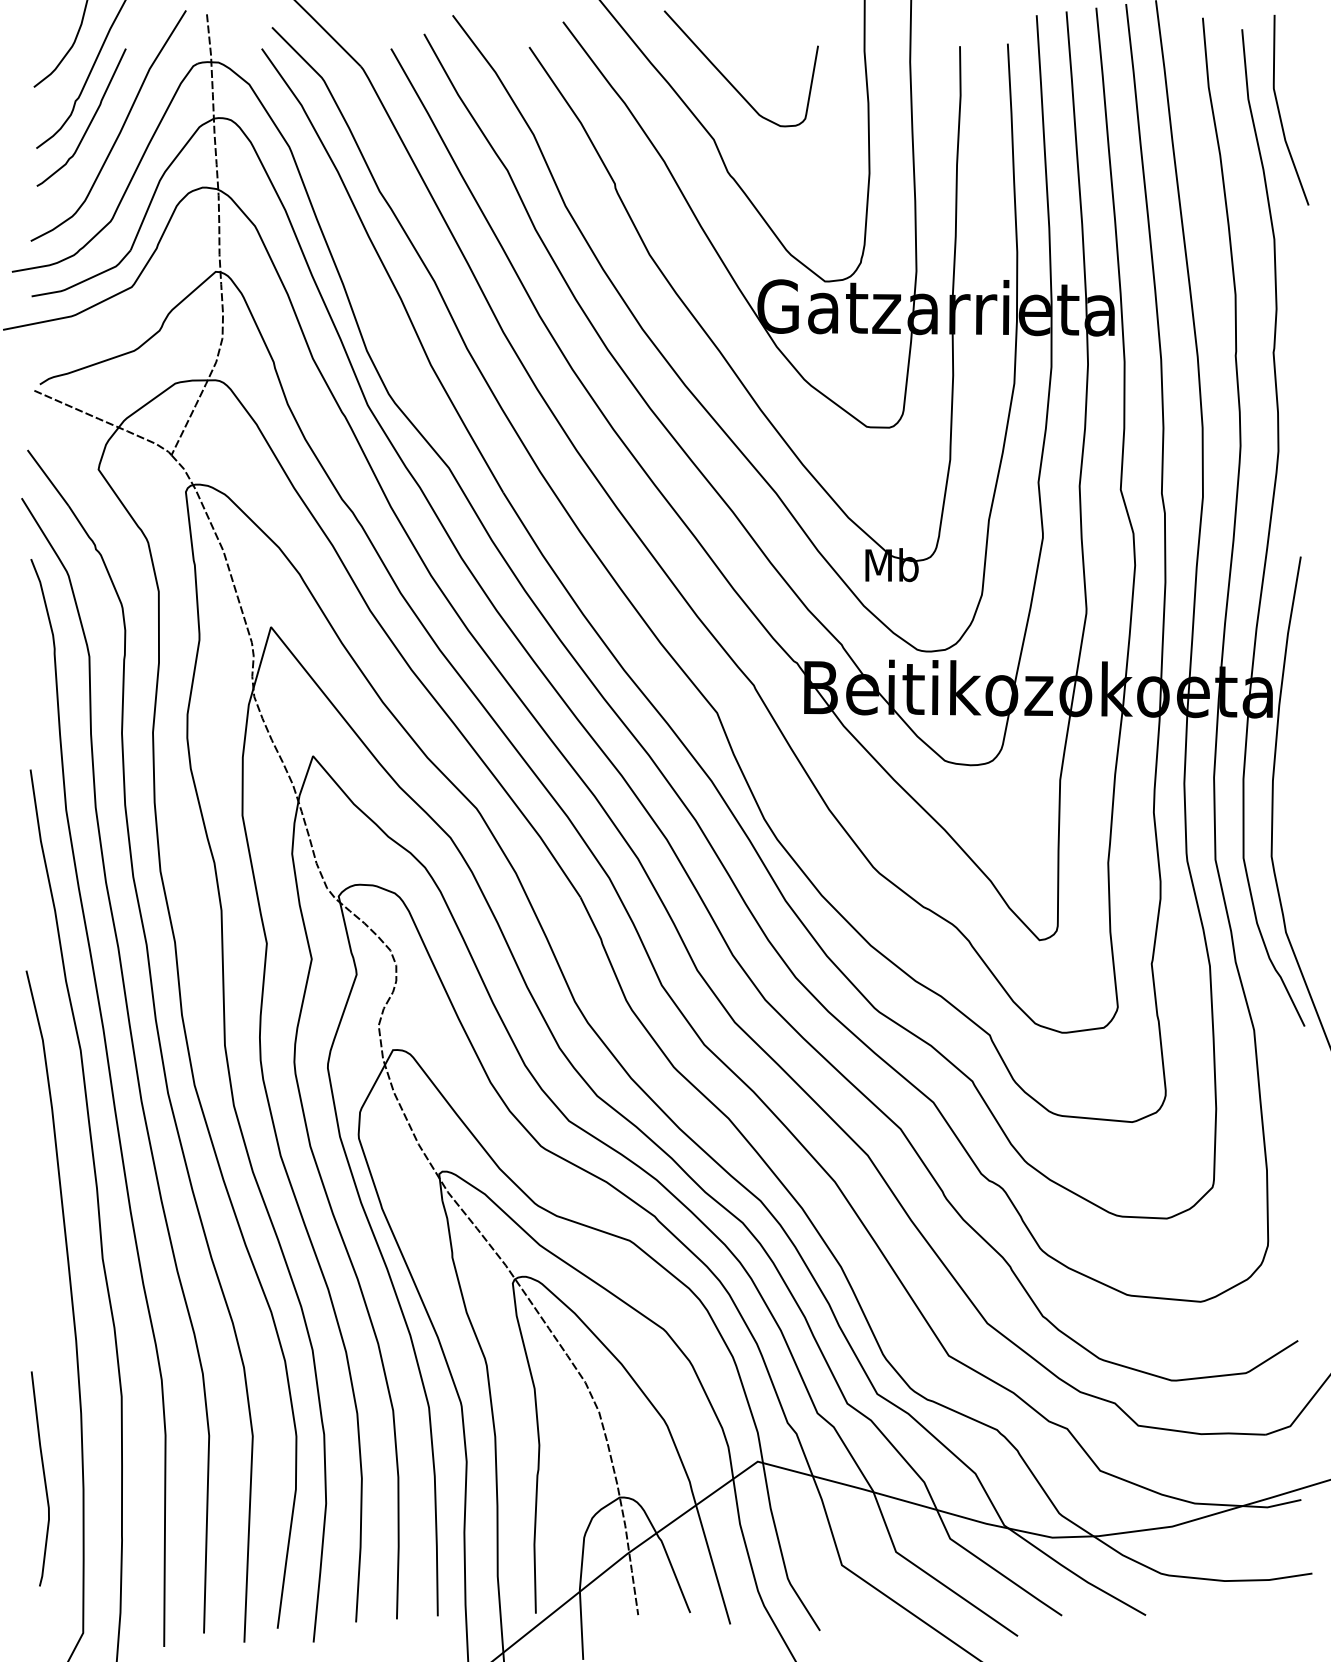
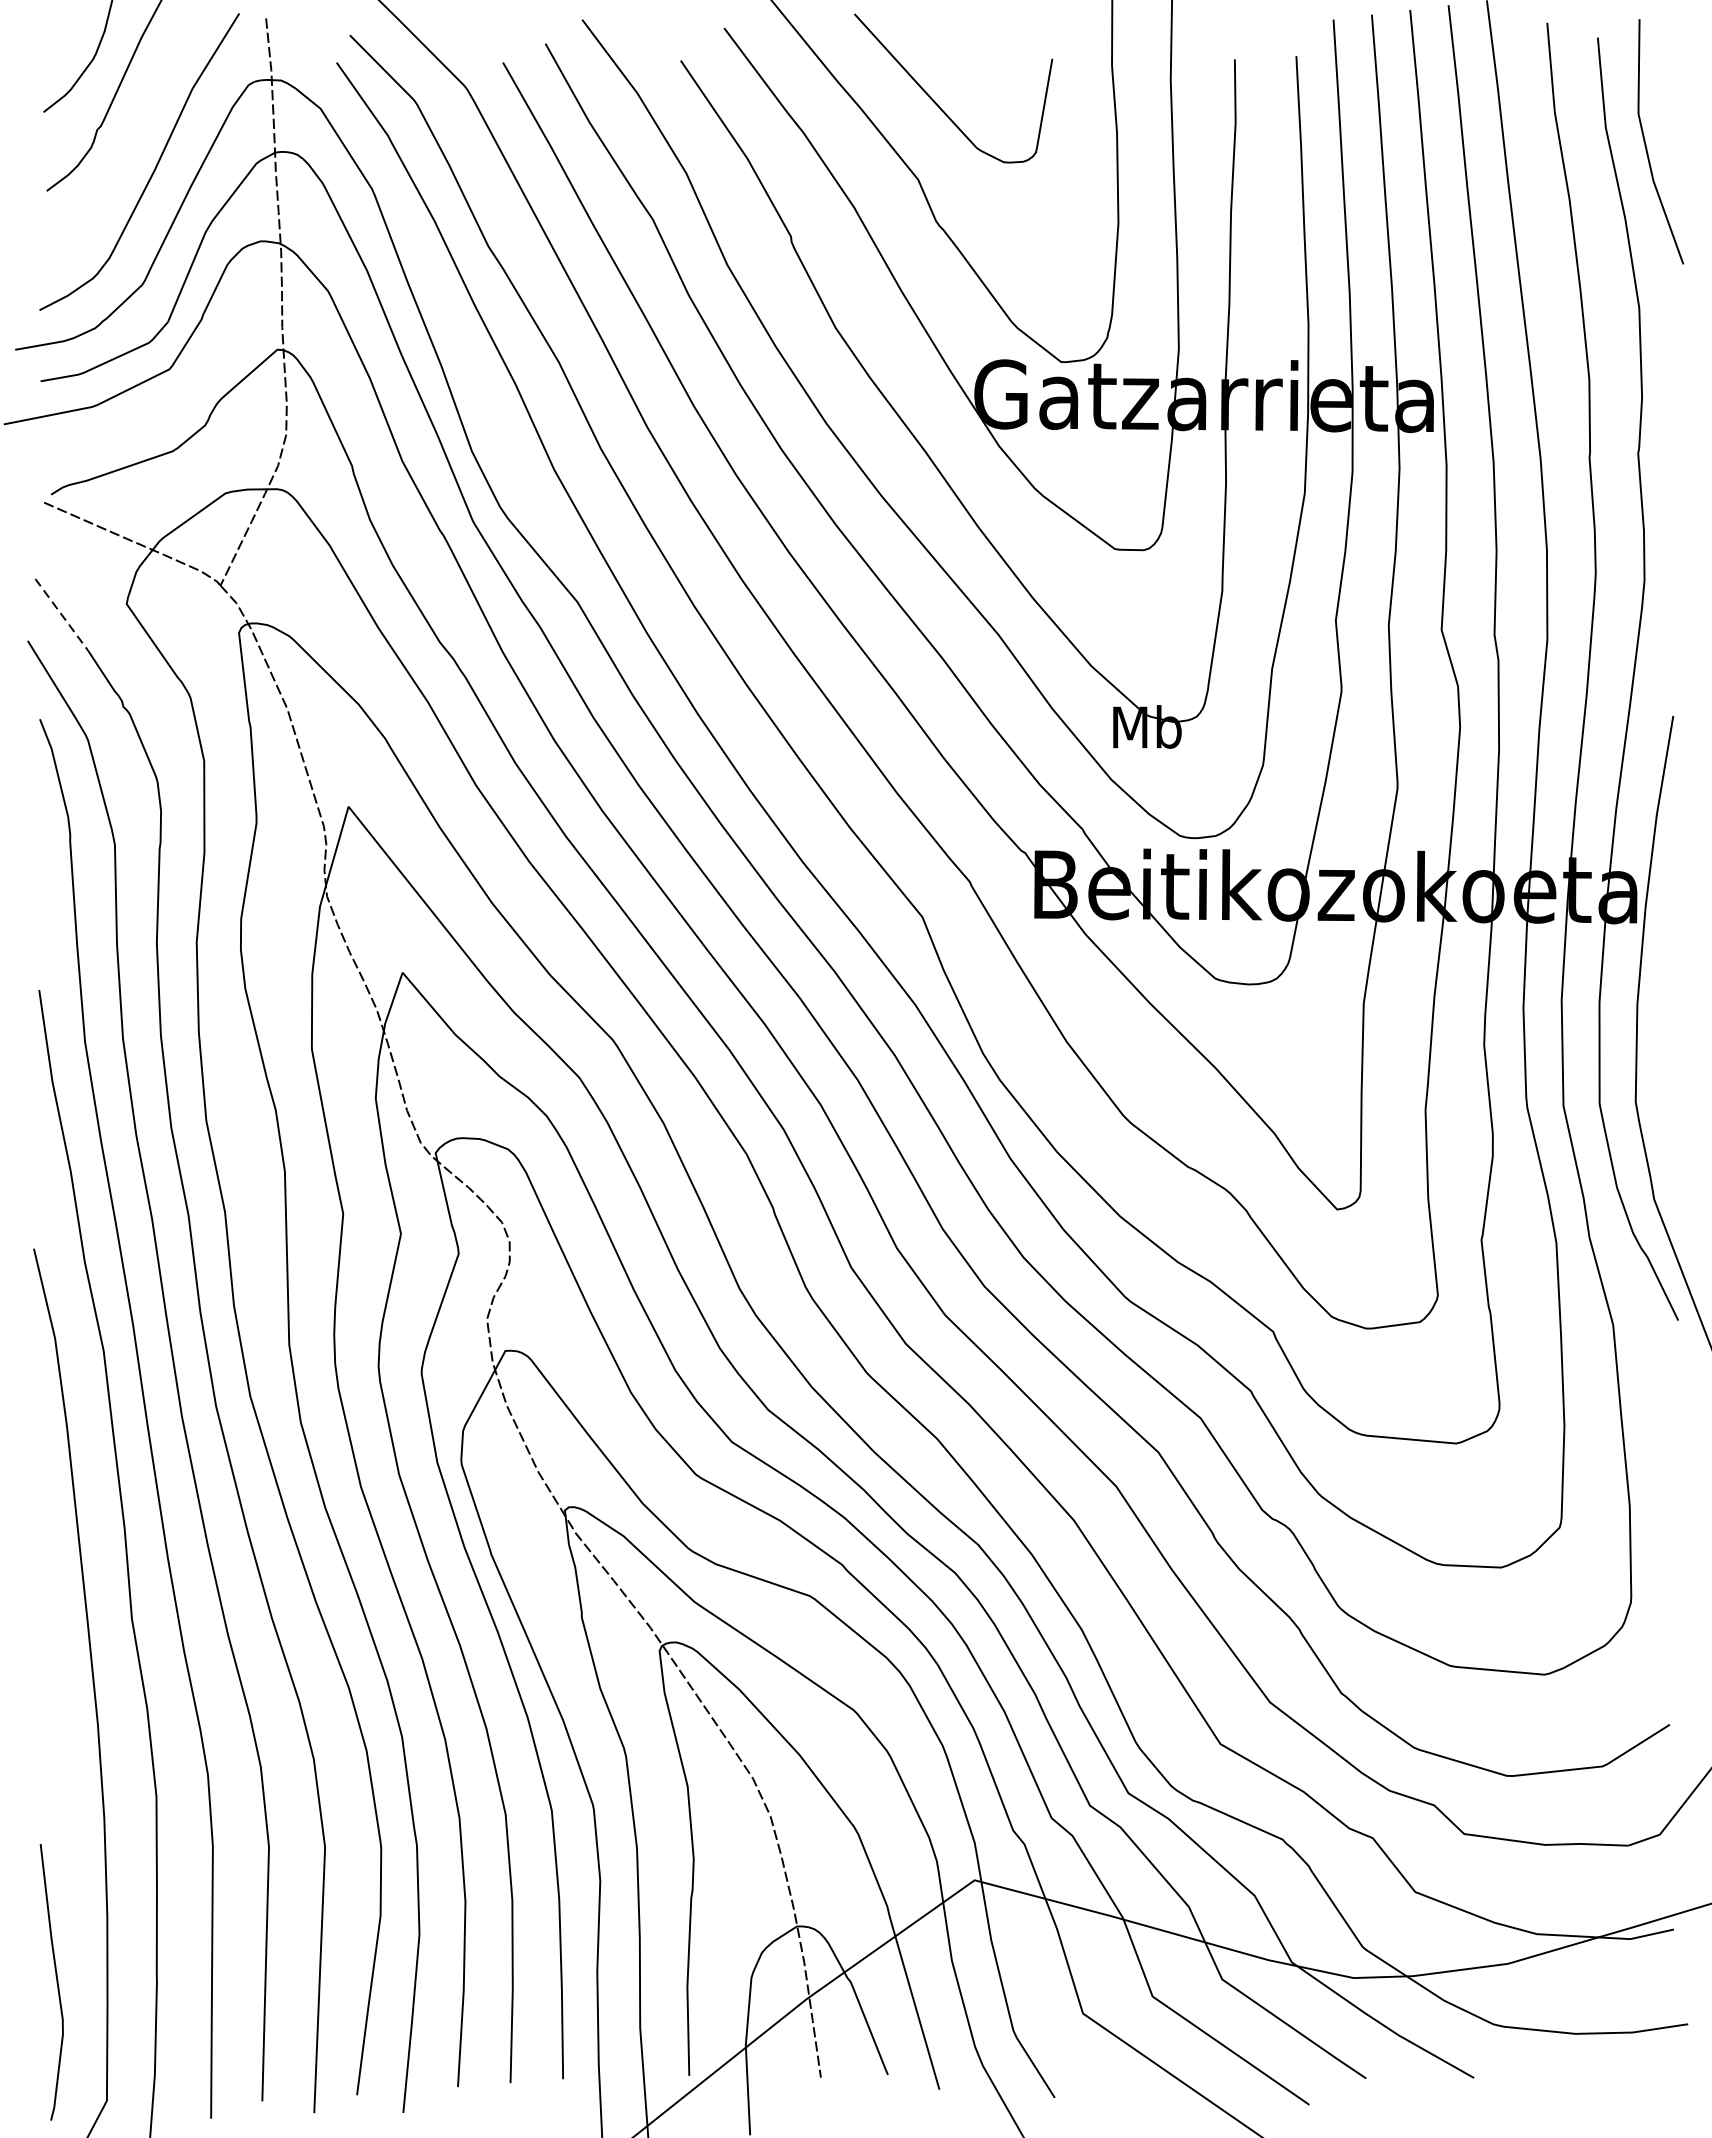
curve: (89, 122) -> (115, 157), removed
line: (48, 478) -> (62, 615), solid -> dashed
curve: (43, 1478) -> (55, 1981), moved

